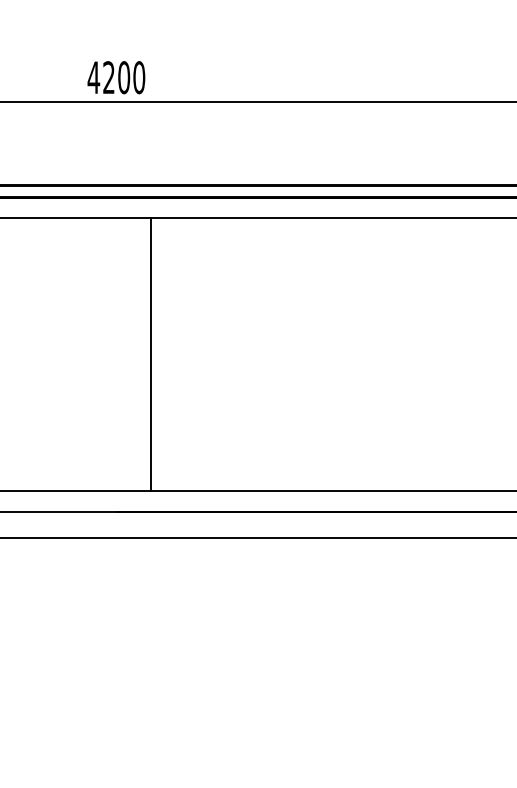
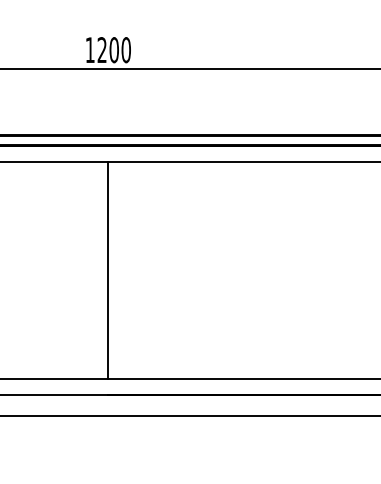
text: (93, 77) -> (89, 50), 4200 -> 1200
line: (150, 354) -> (108, 270), moved

